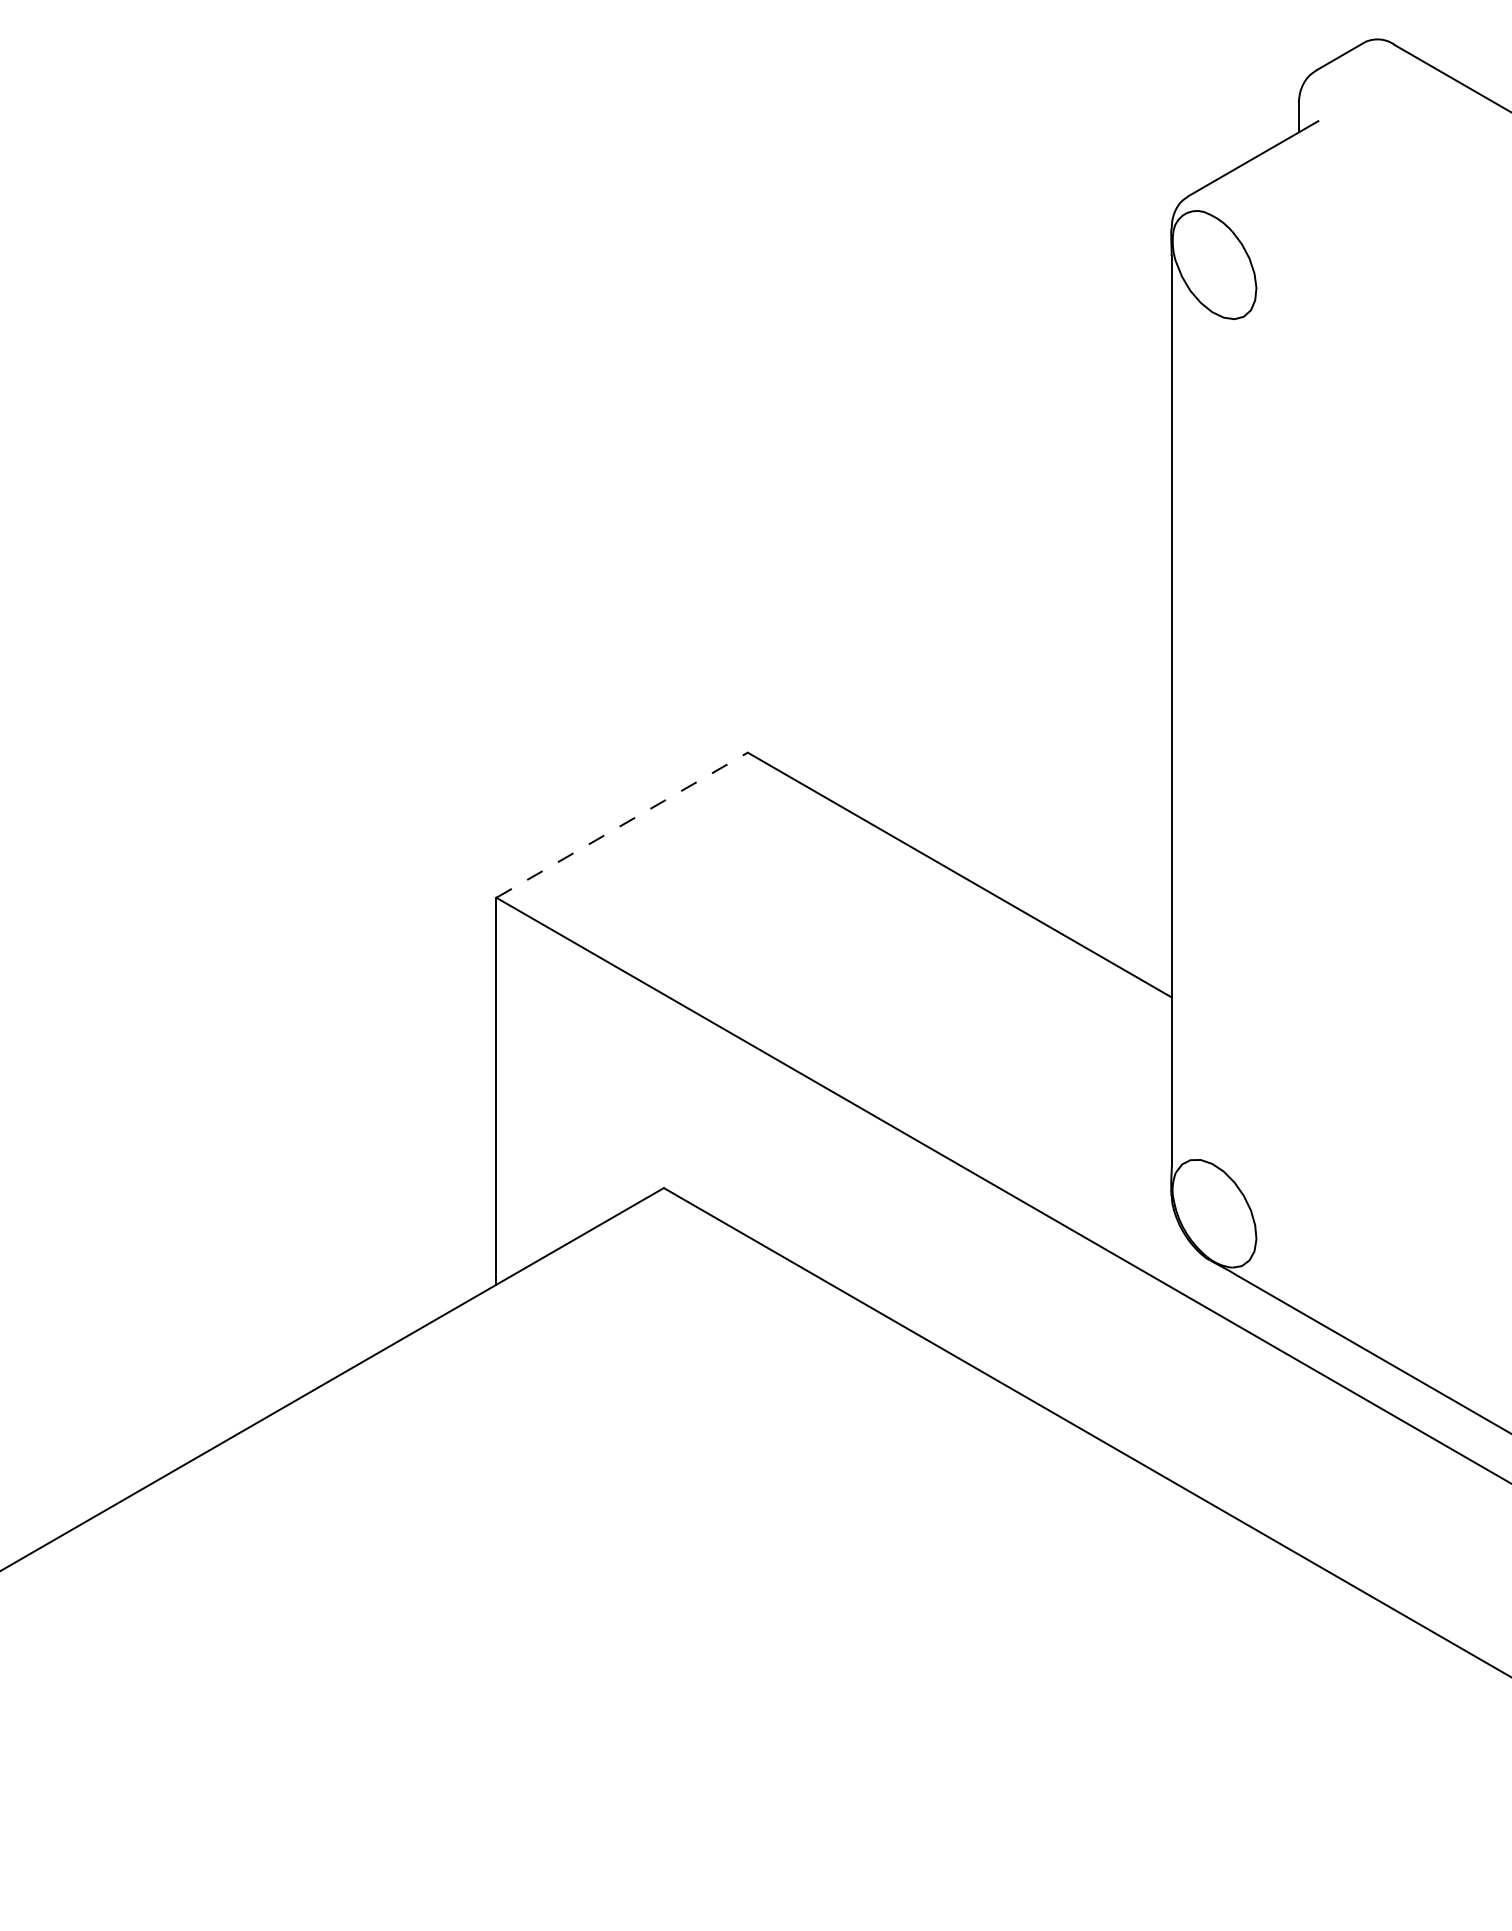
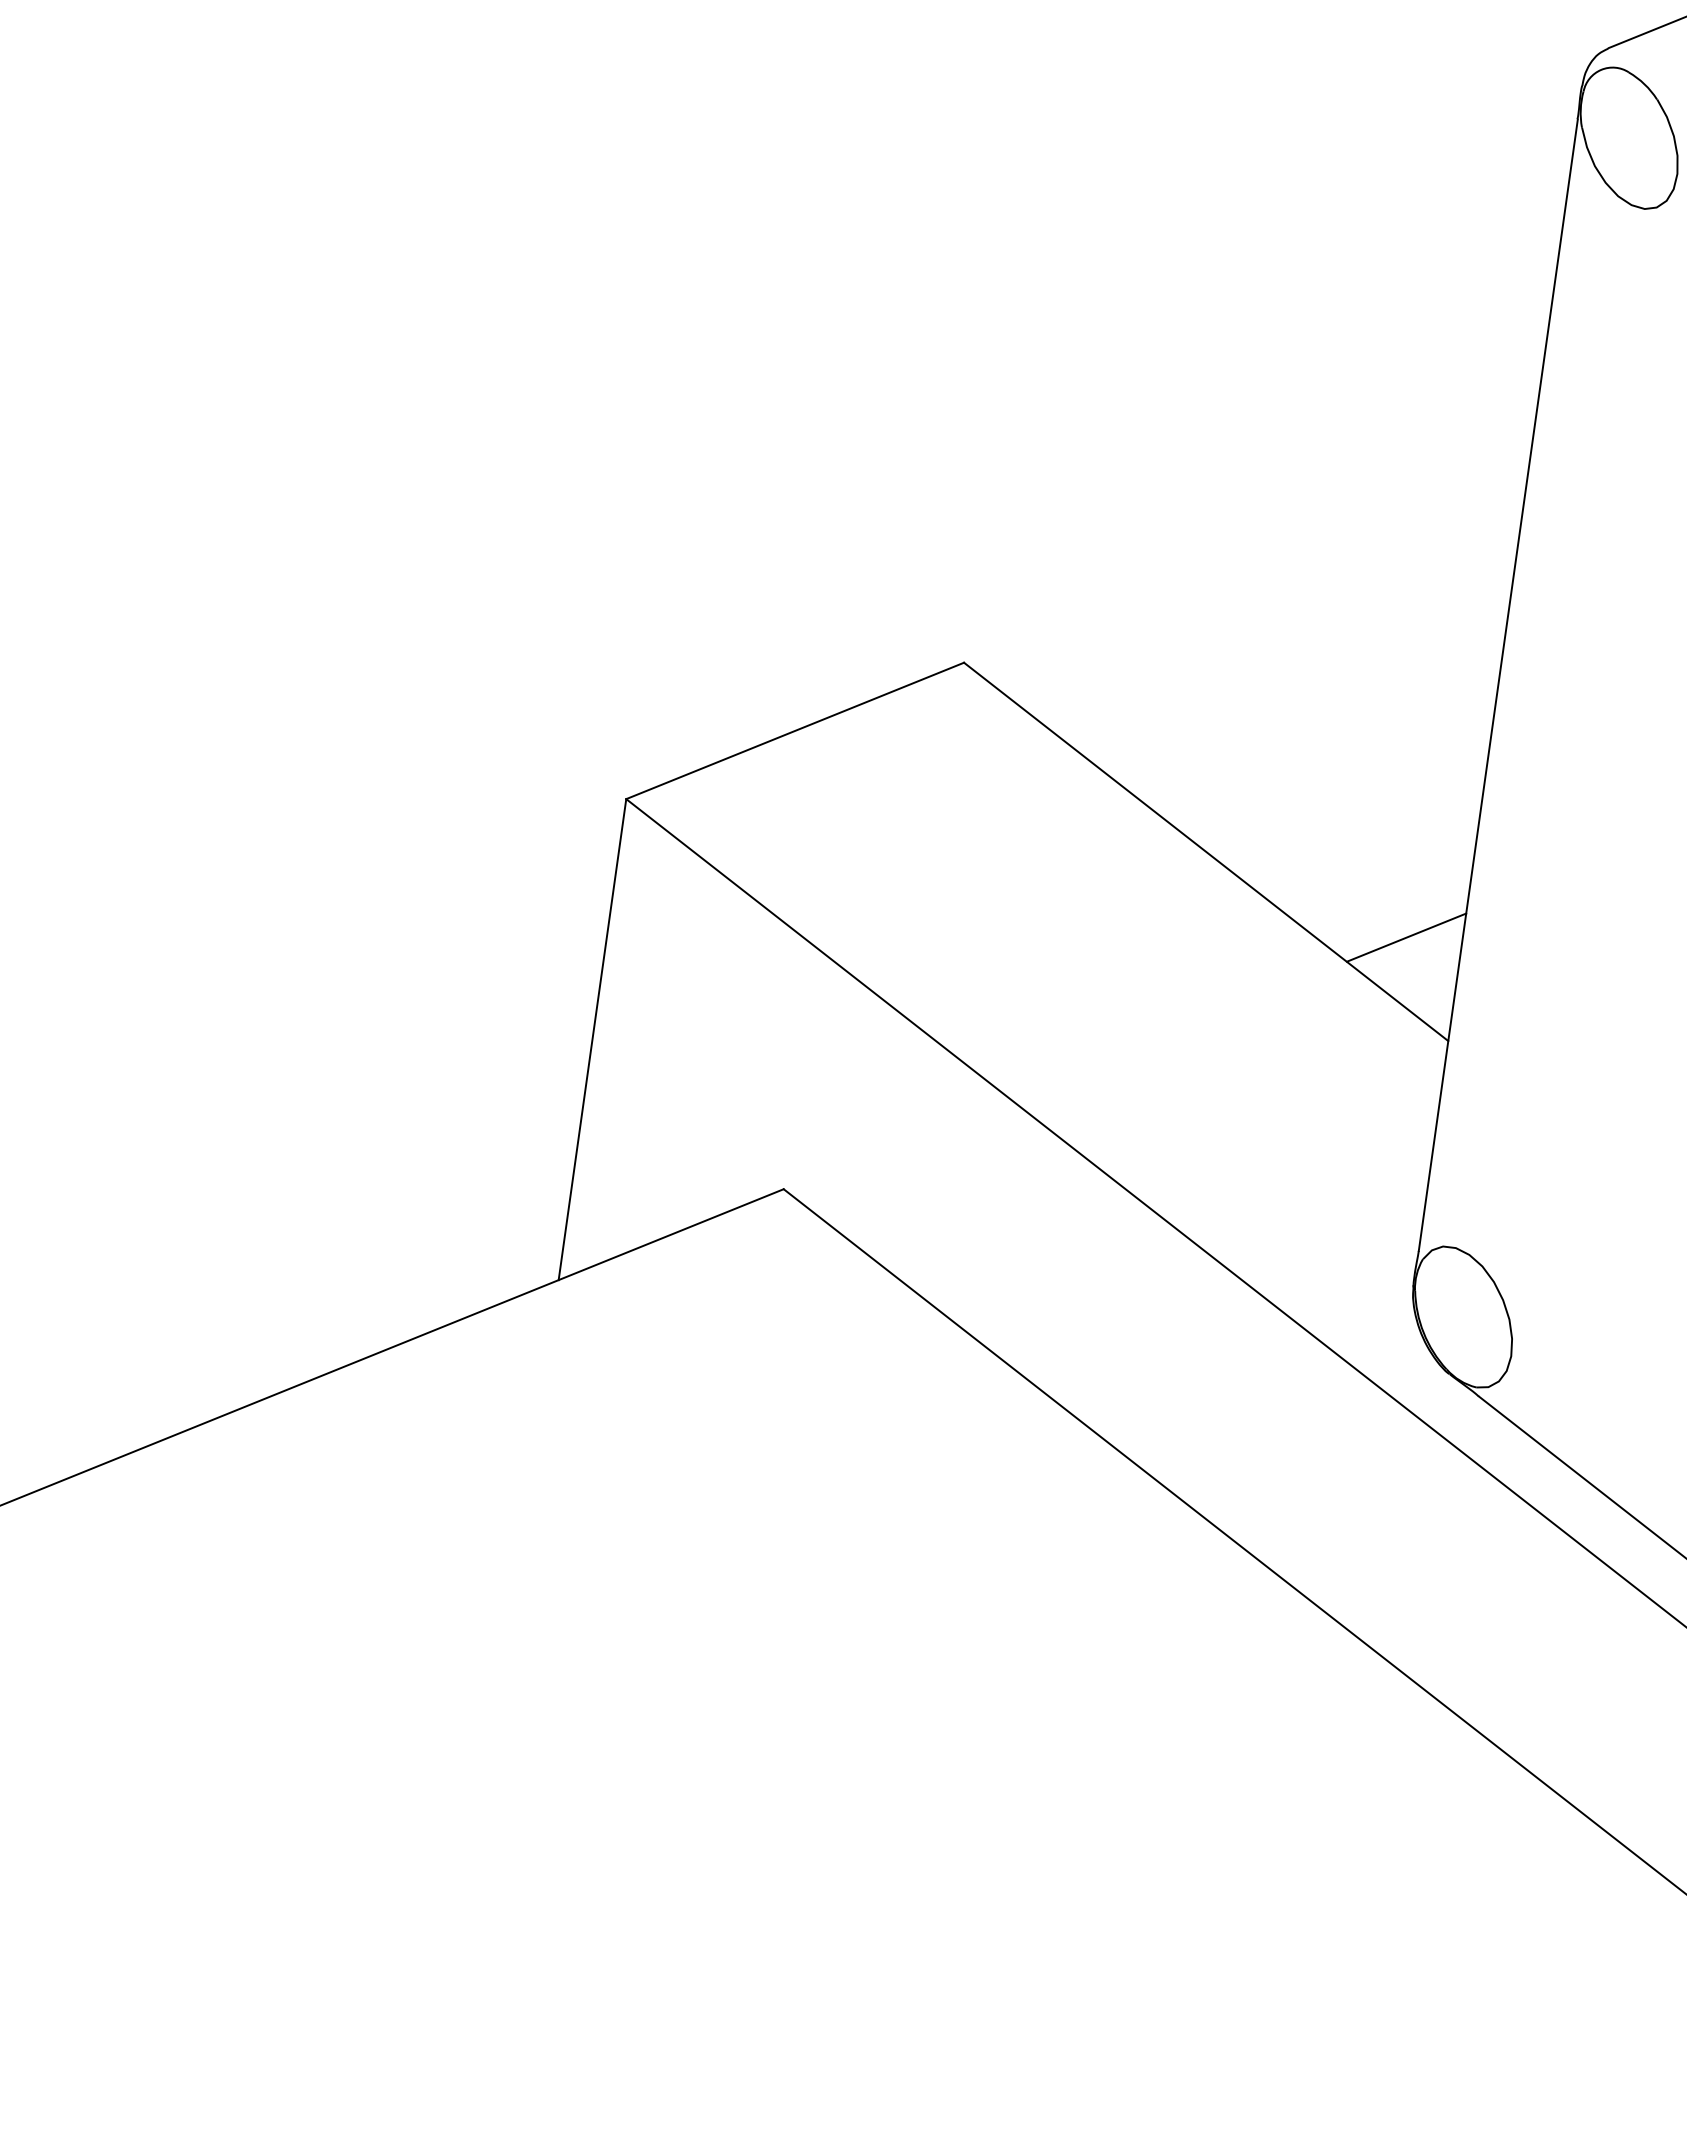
line: (622, 824) -> (795, 730), dashed -> solid
line: (1127, 920) -> (1406, 937), added

